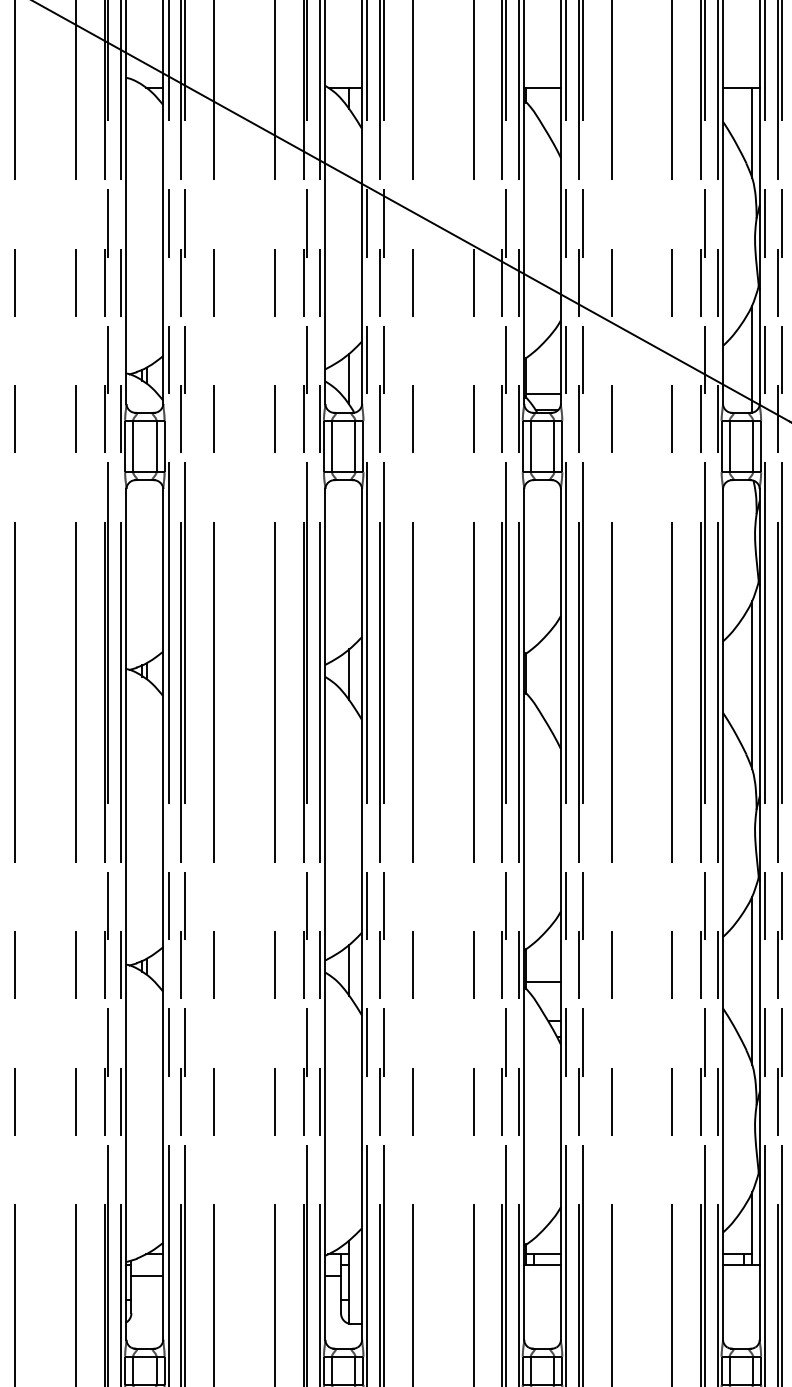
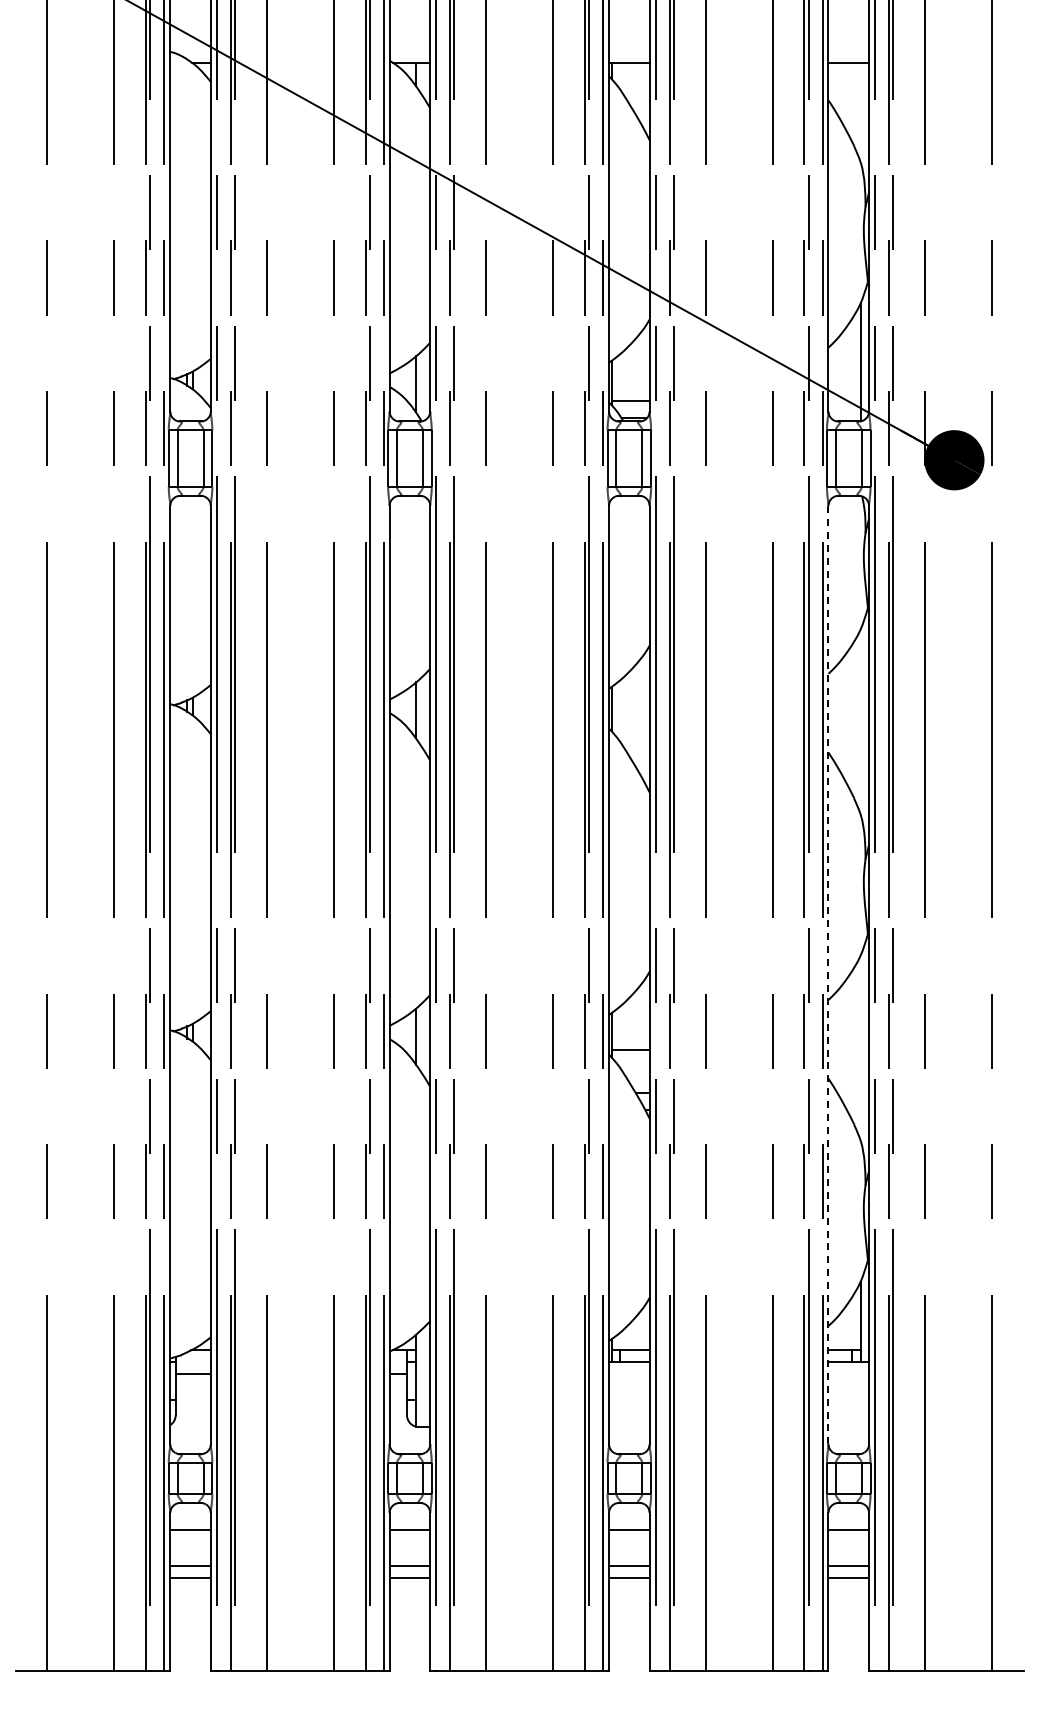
line: (752, 132) -> (860, 112), removed
line: (752, 684) -> (860, 721), removed
line: (723, 913) -> (828, 974), solid -> dashed
line: (752, 980) -> (860, 1047), removed

